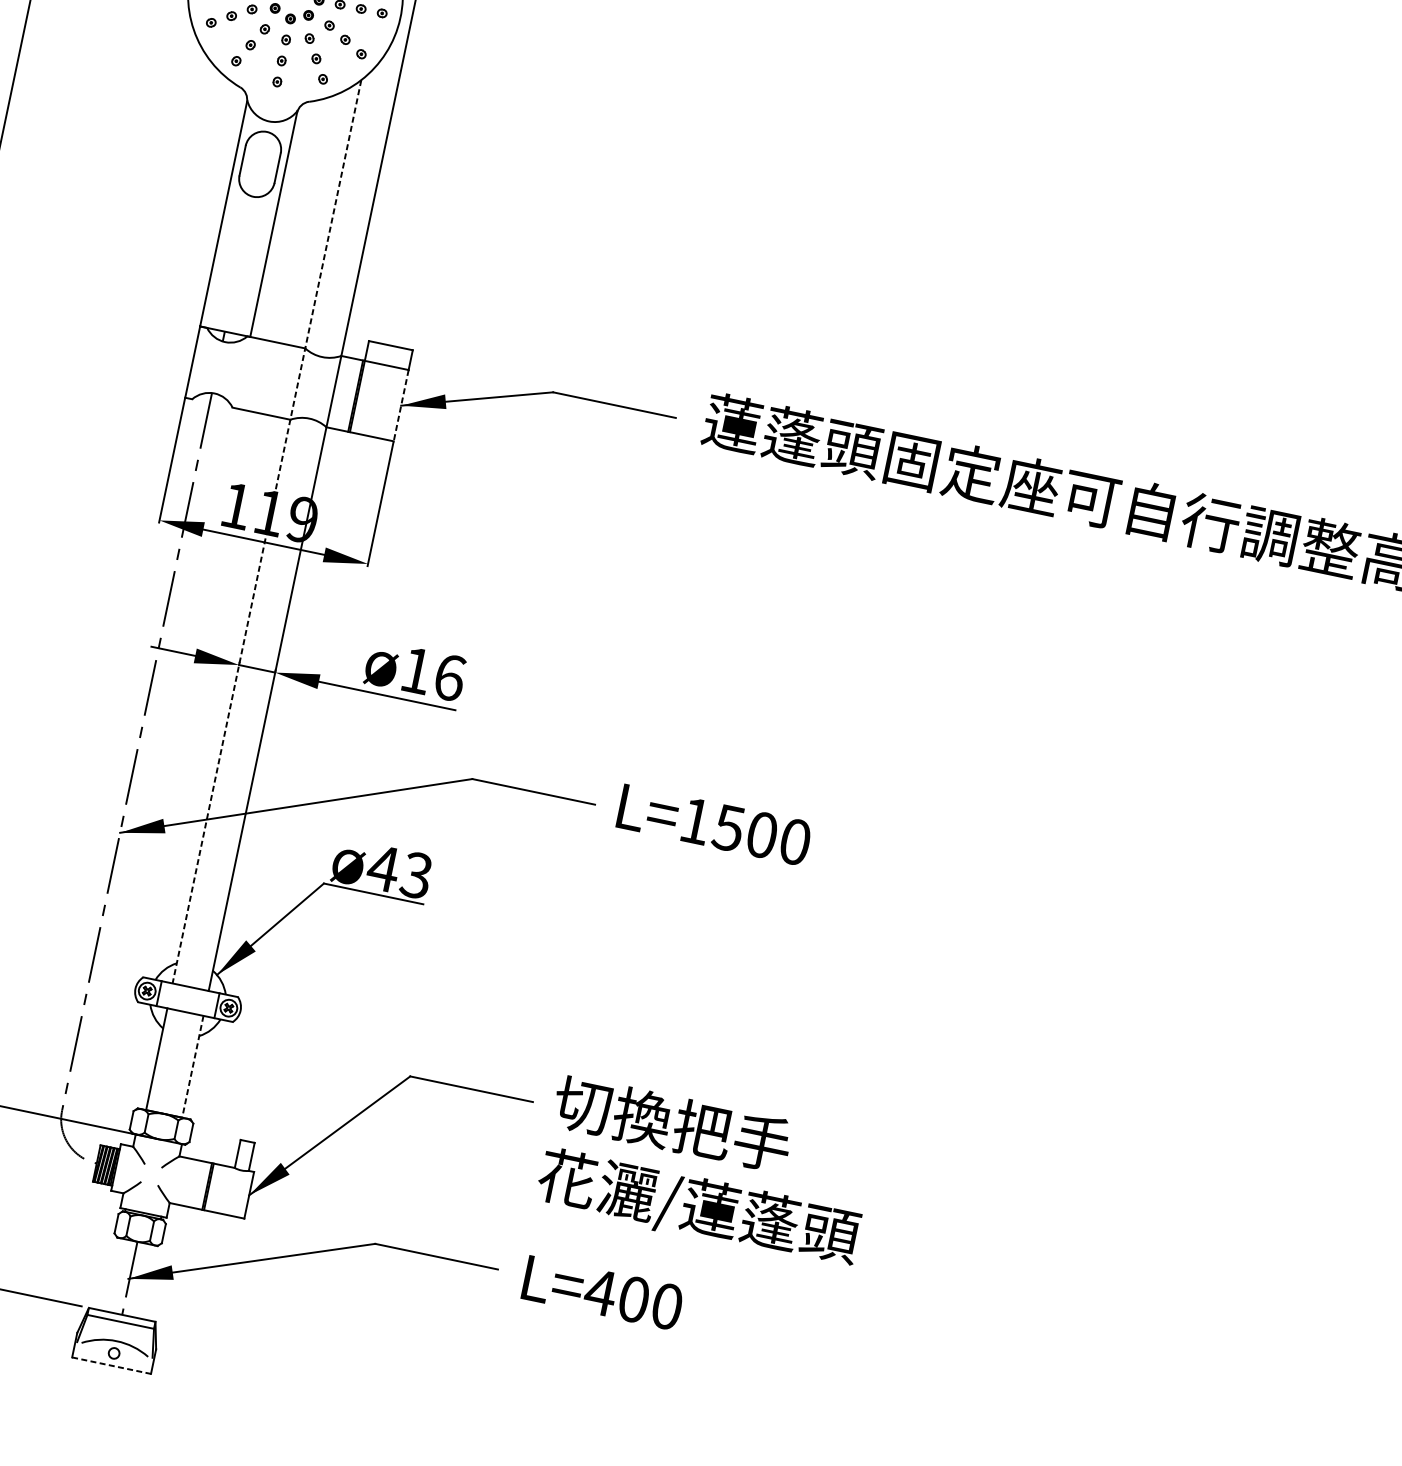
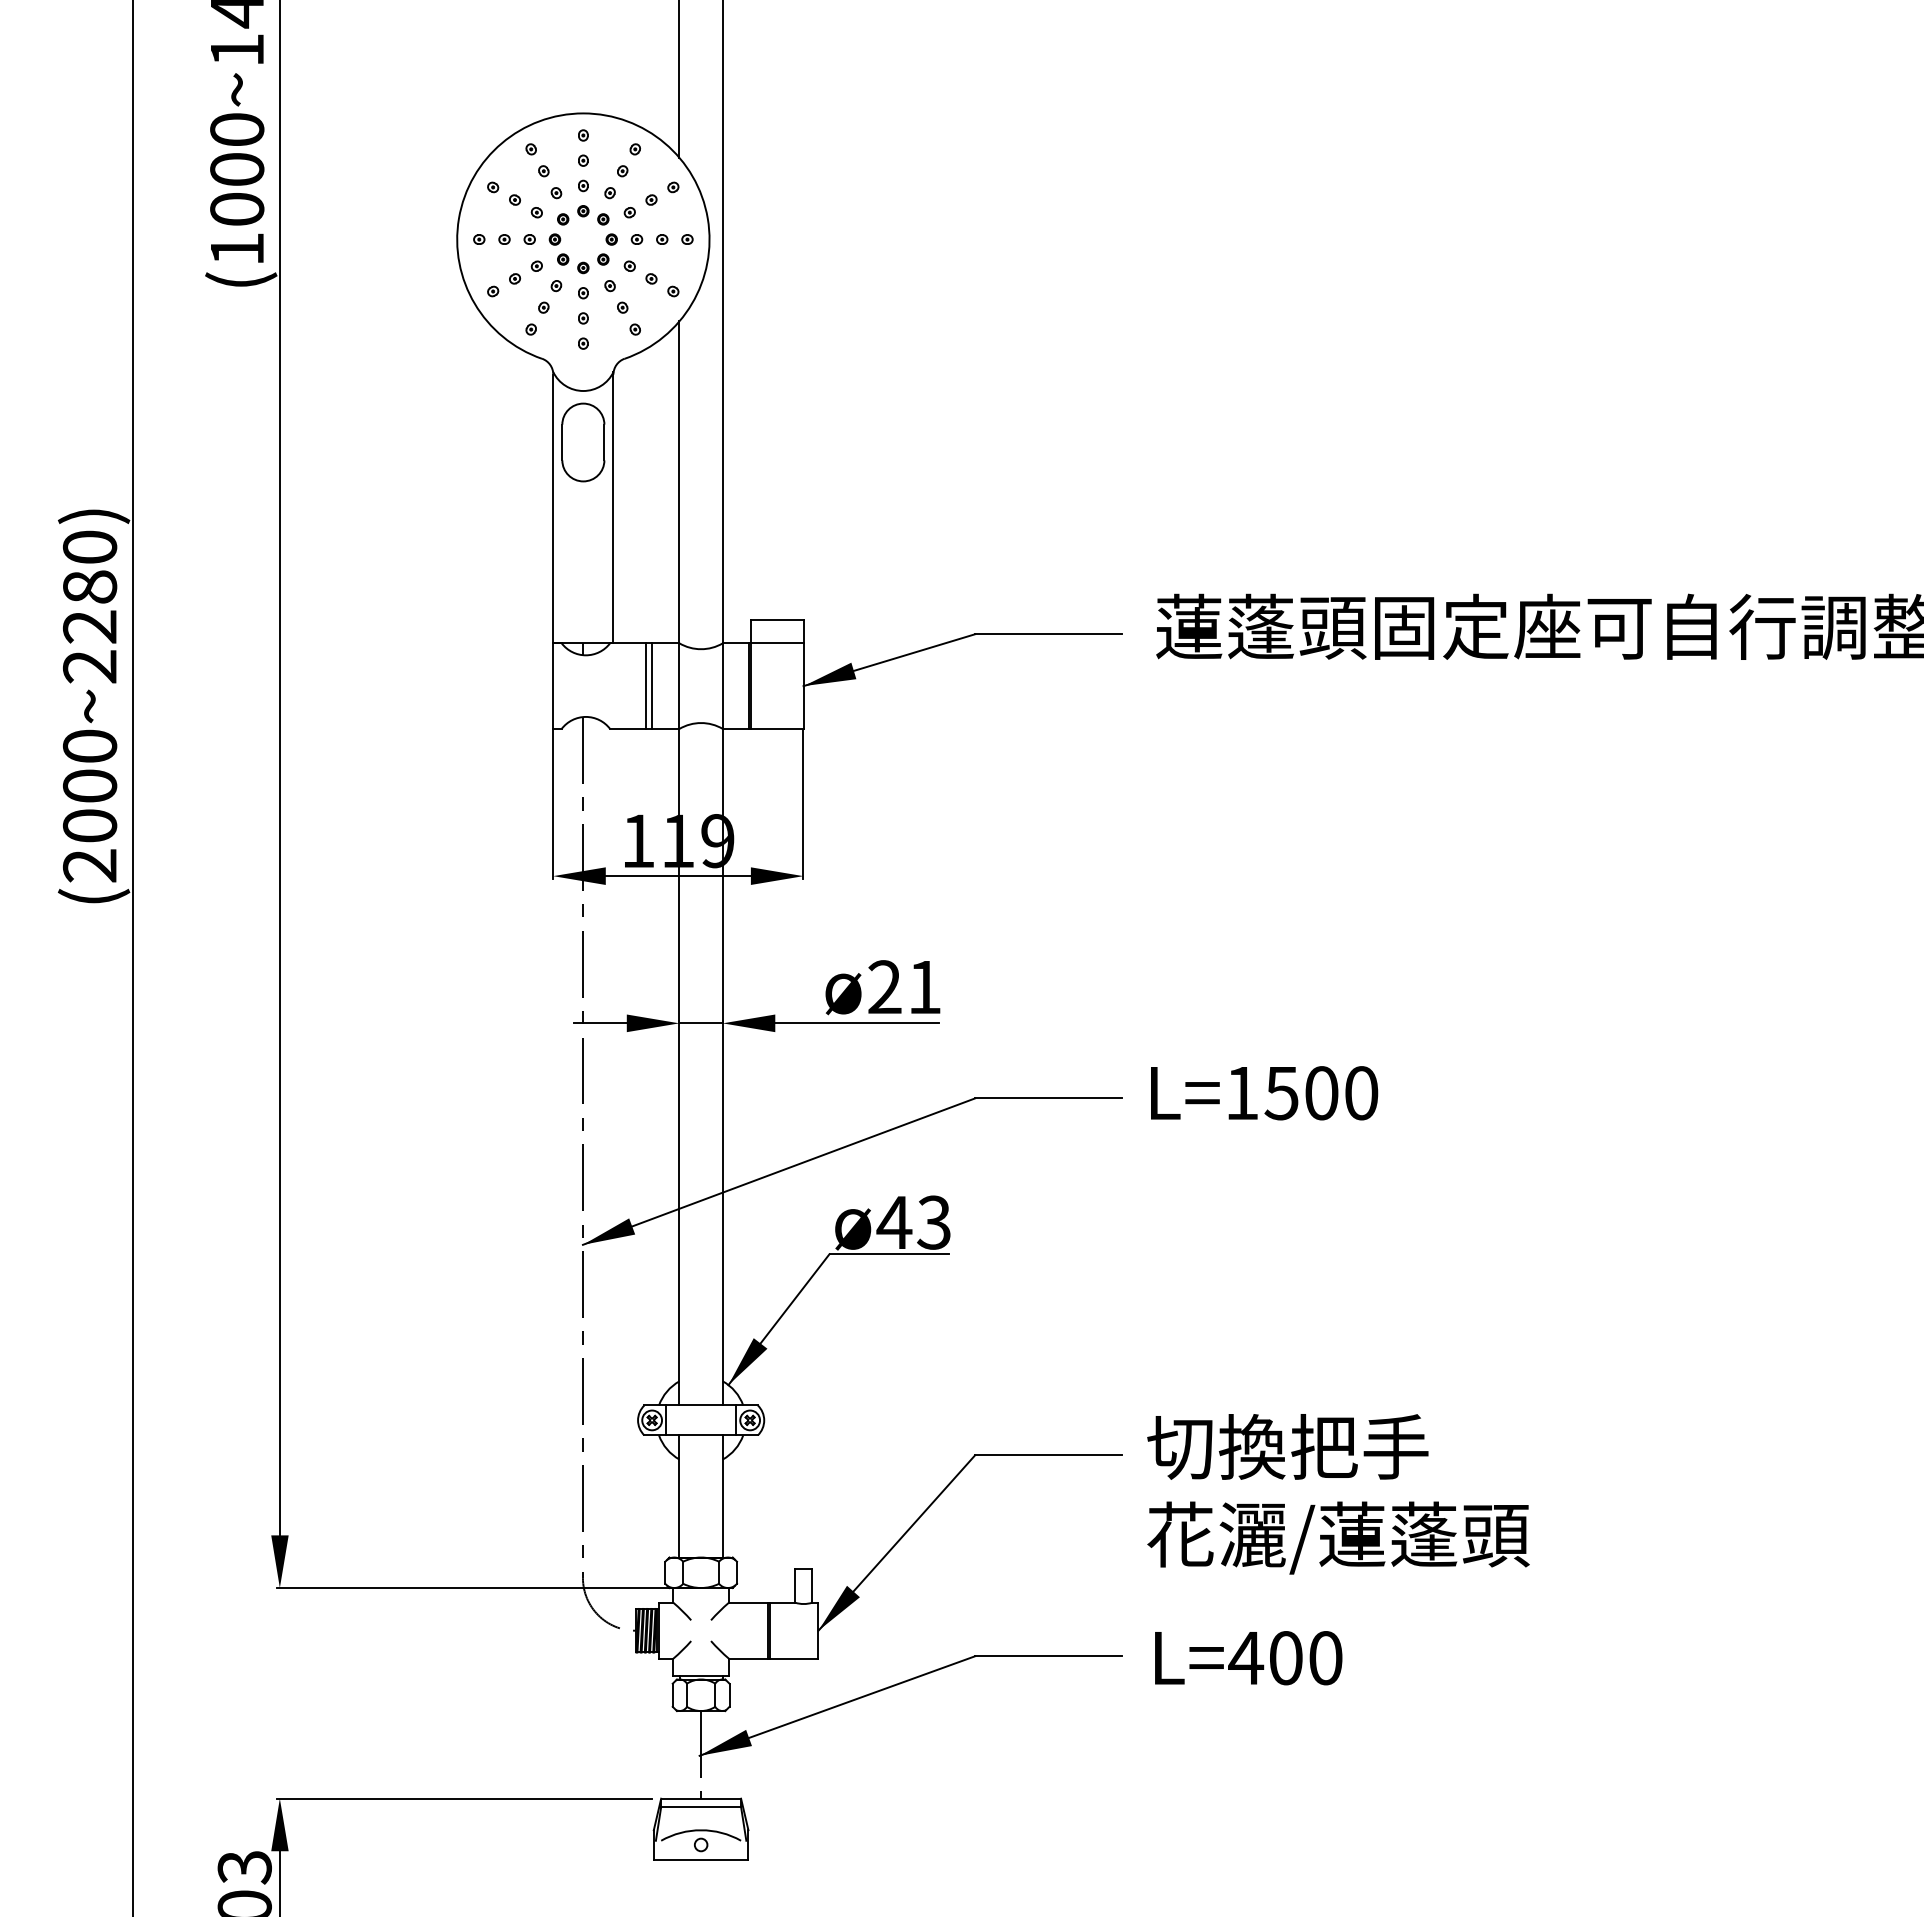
line: (269, 377) -> (645, 685), added
line: (275, 378) -> (652, 685), added
line: (401, 405) -> (803, 686), dashed -> solid
line: (266, 531) -> (679, 863), dashed -> solid
text: (432, 674) -> (904, 987), ø16 -> ø21
line: (192, 1066) -> (722, 1496), dashed -> solid
line: (111, 1365) -> (701, 1859), dashed -> solid

